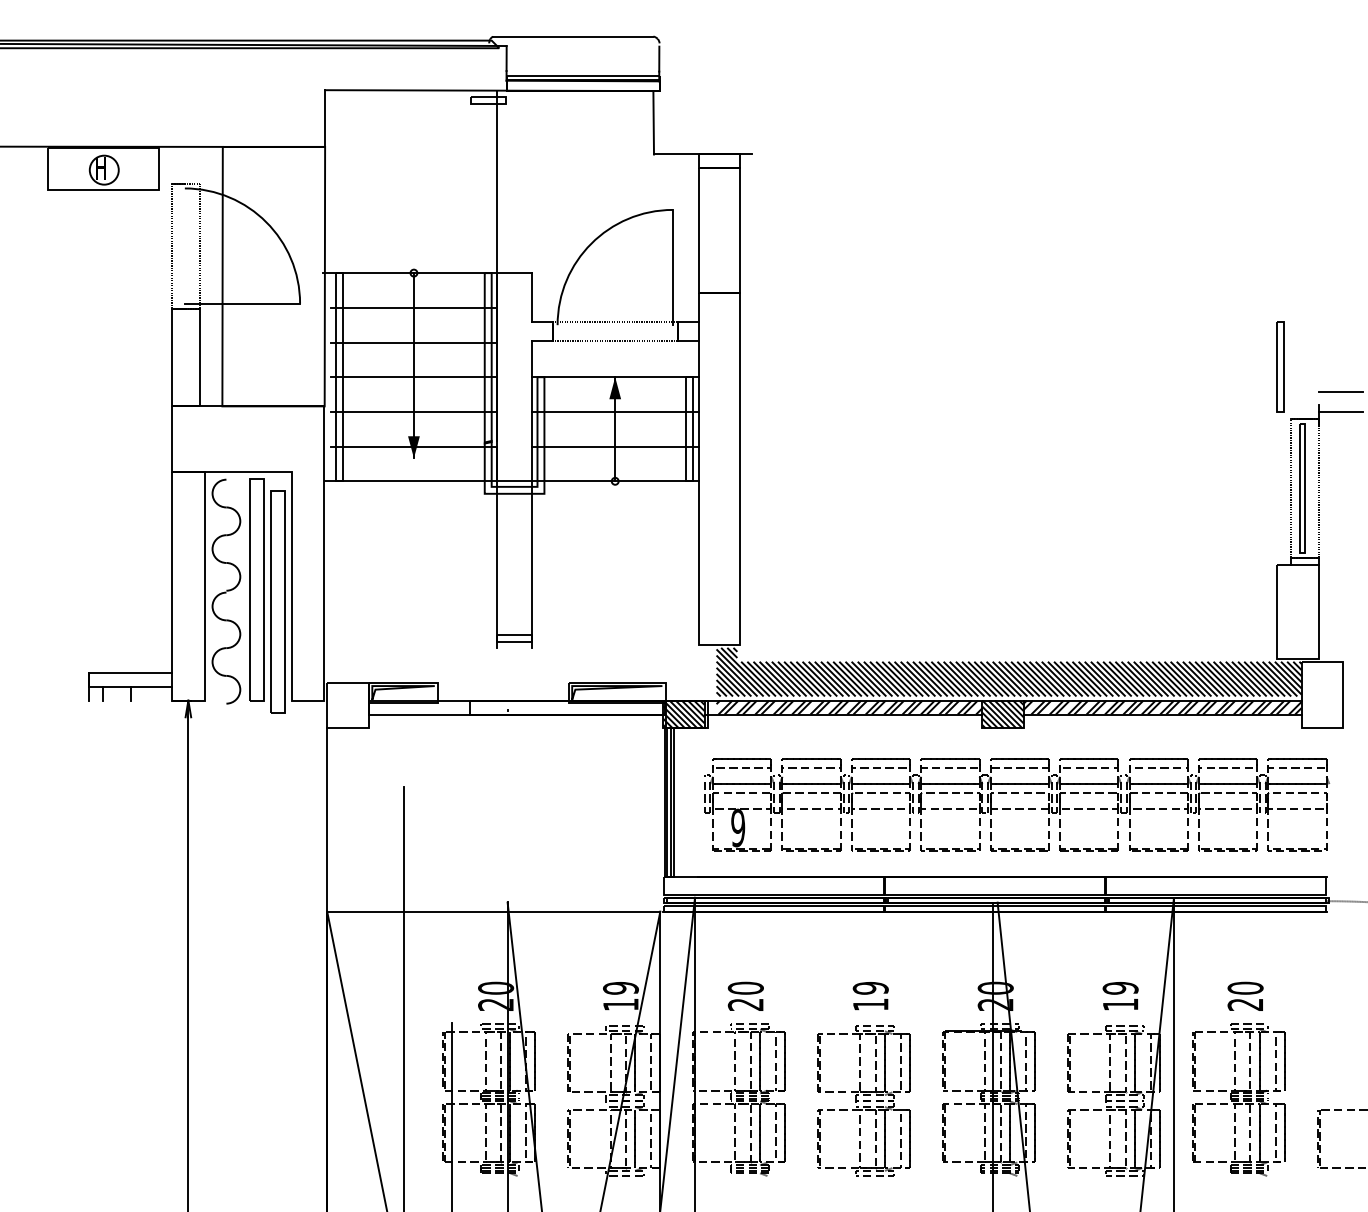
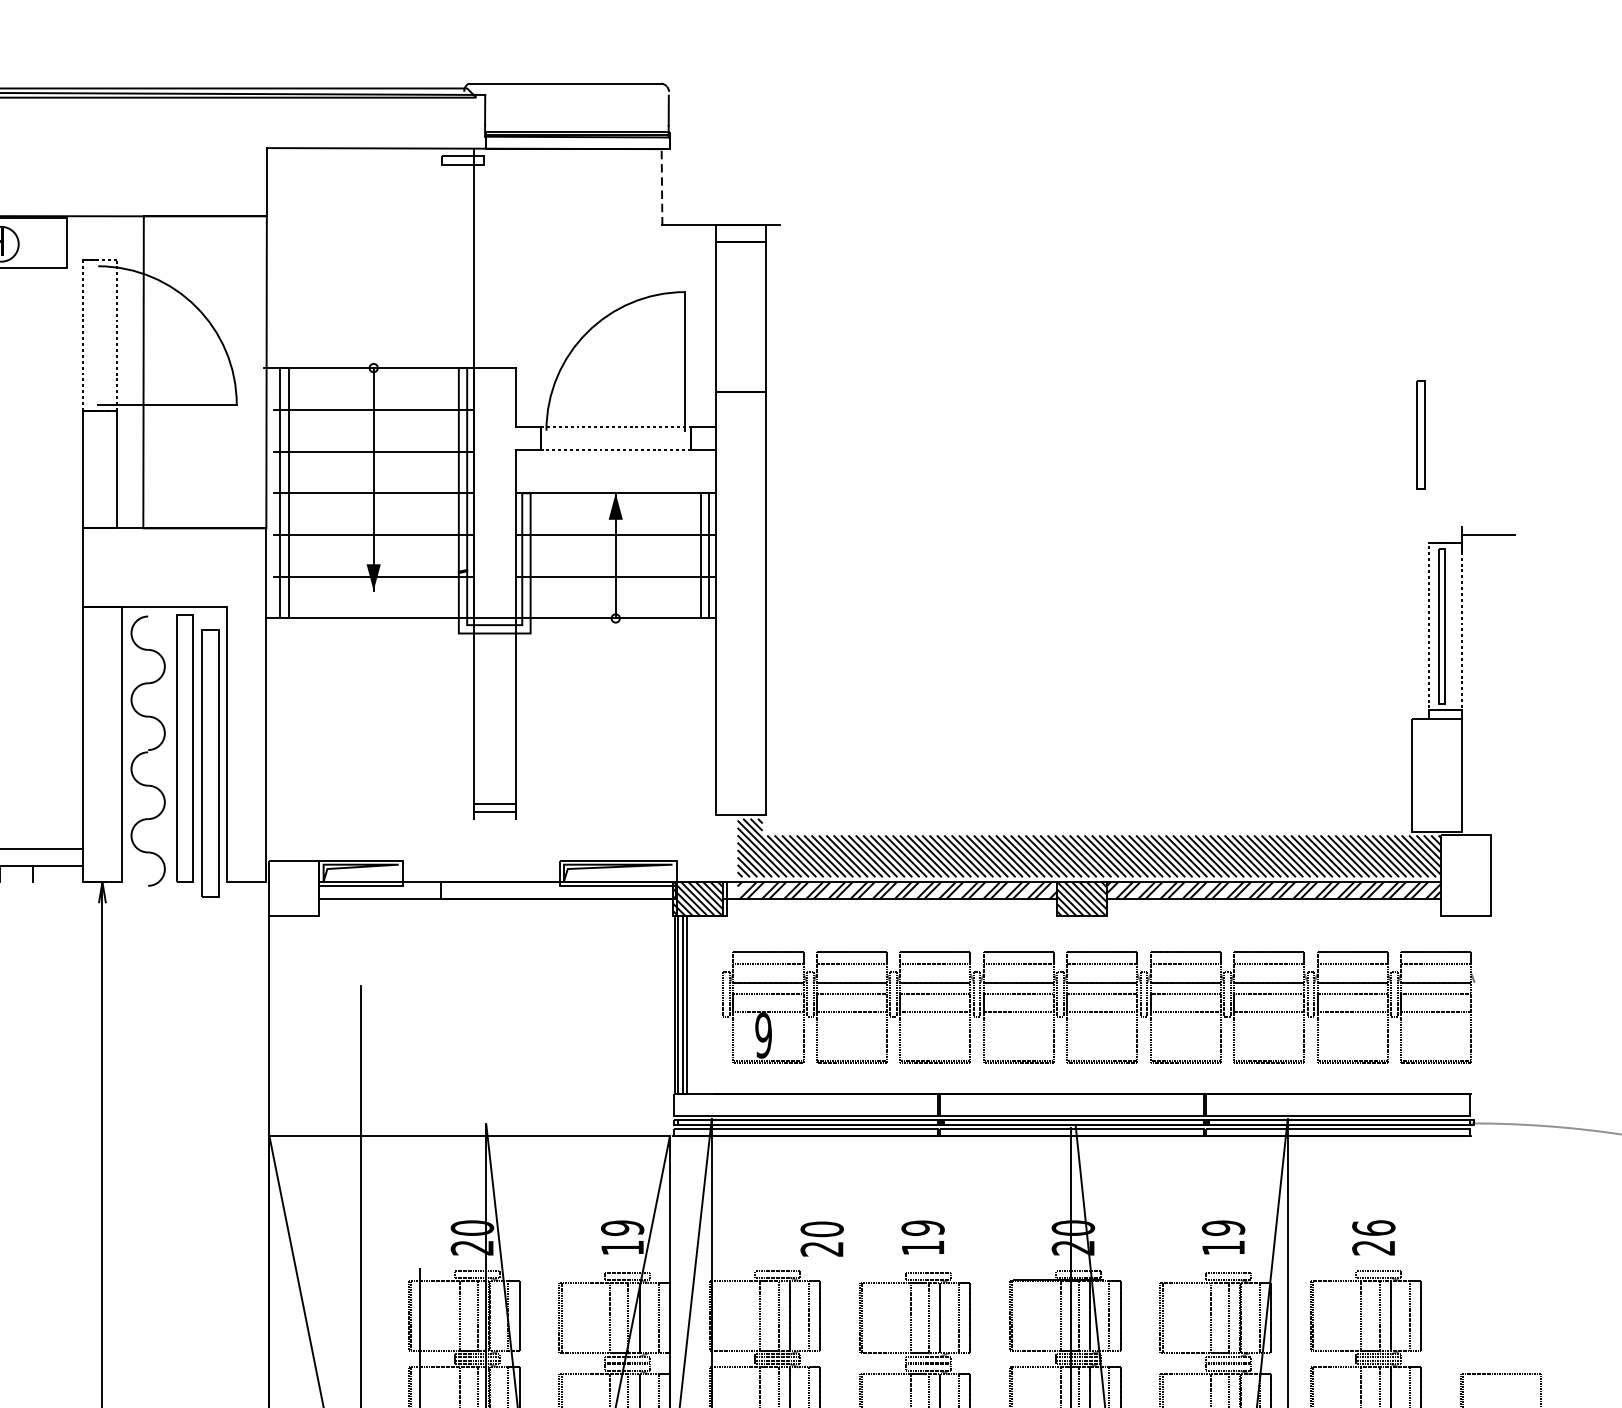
line: (653, 122) -> (661, 186), solid -> dashed
part: (1280, 366) -> (1420, 434), moved
line: (1340, 392) -> (1487, 511), removed
text: (1245, 987) -> (1373, 1227), 20 -> 26
text: (745, 995) -> (821, 1238), moved

